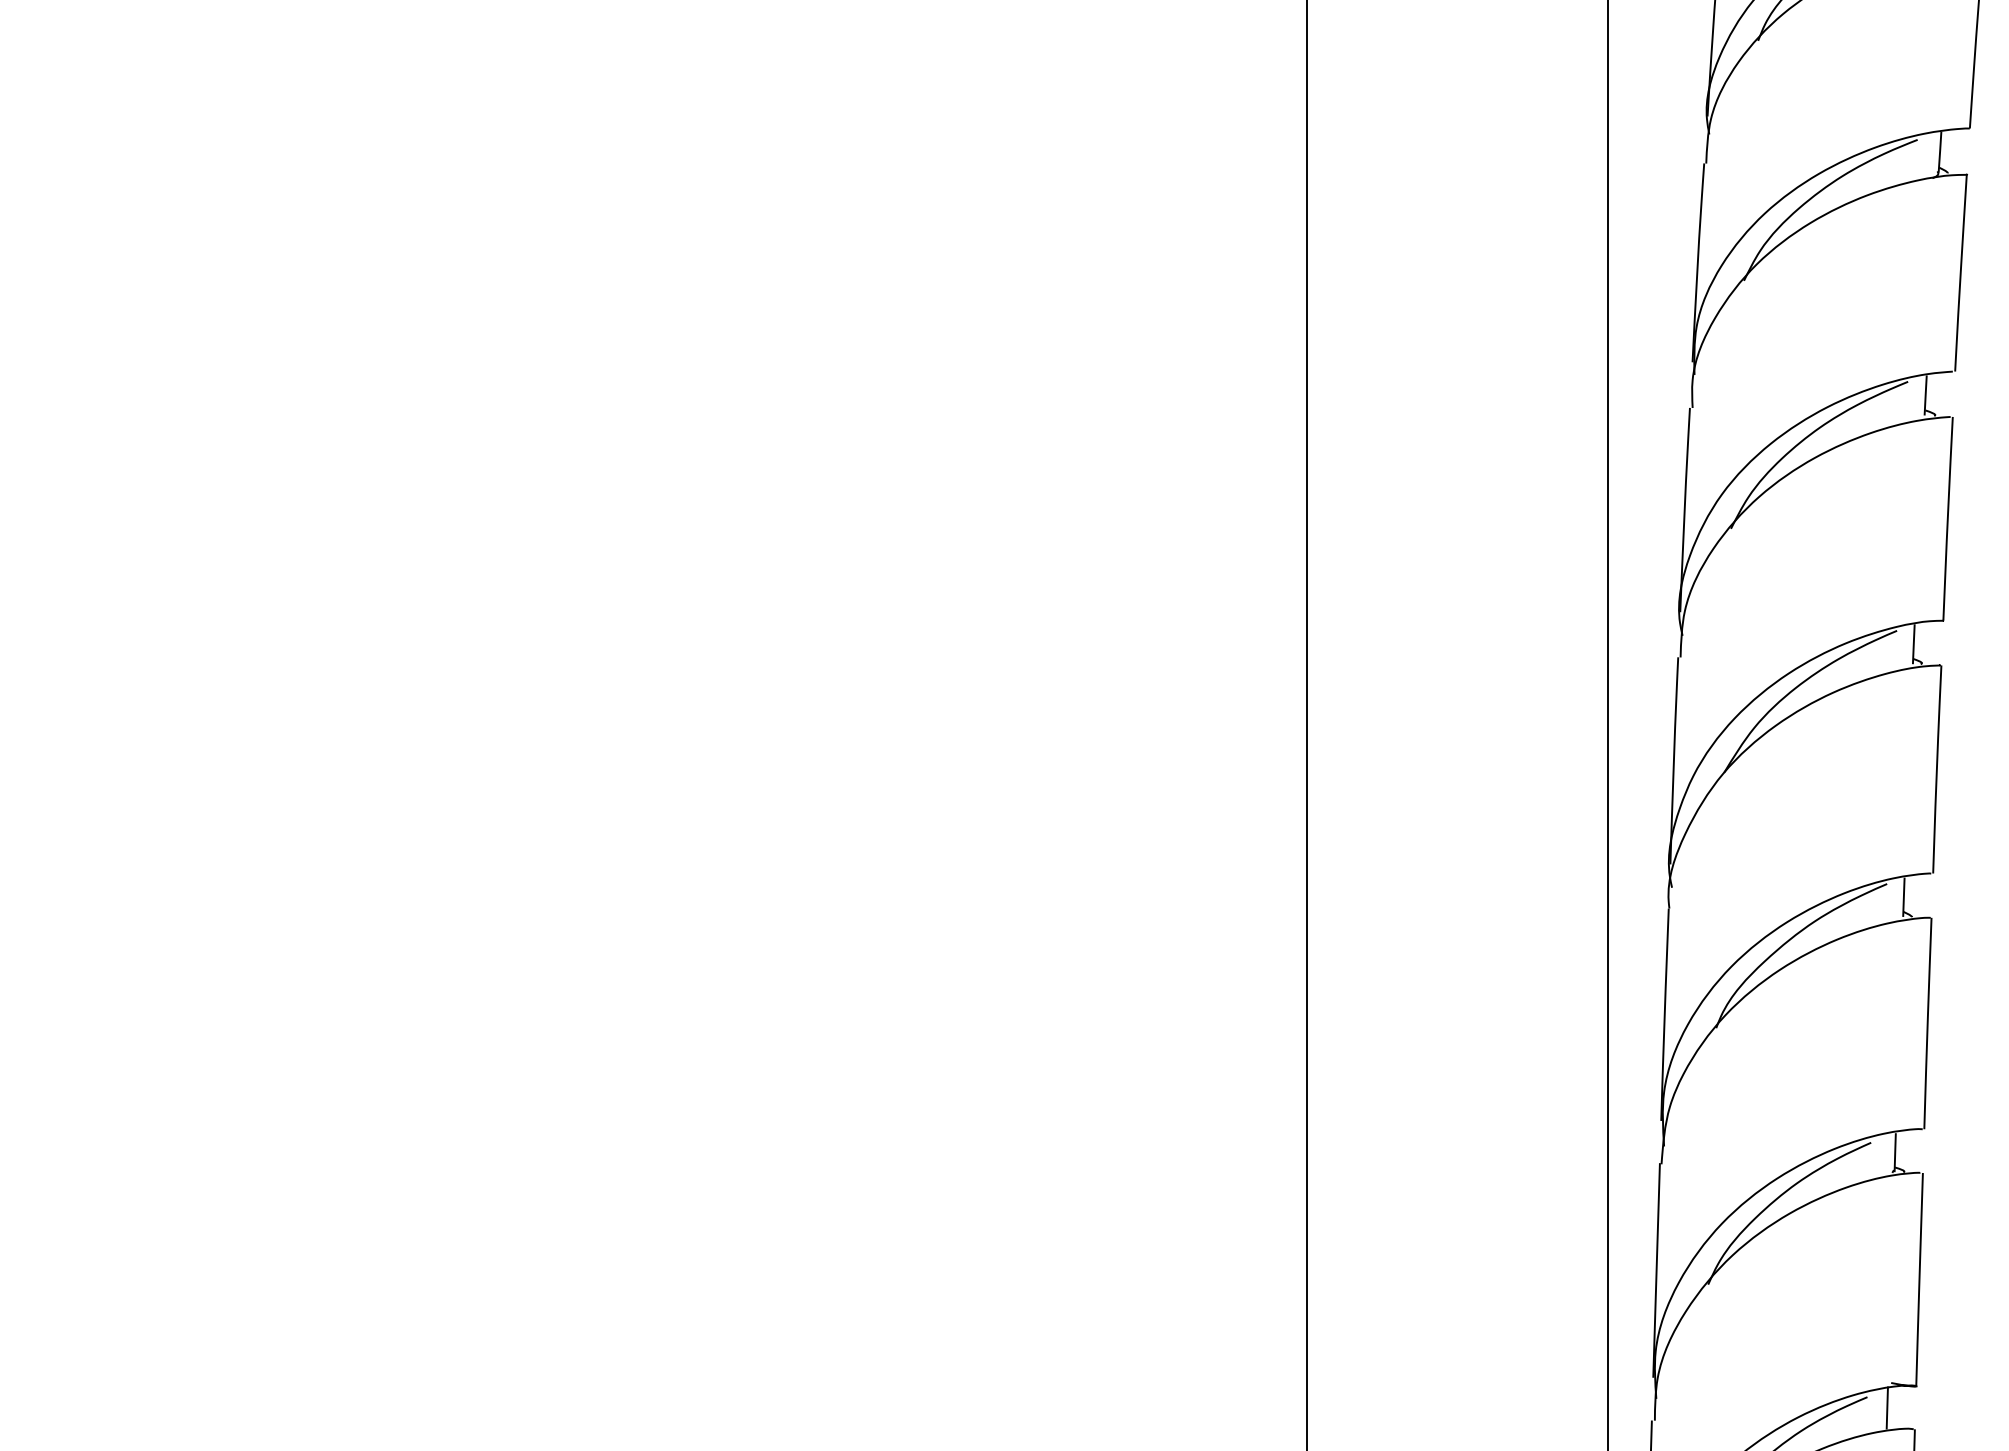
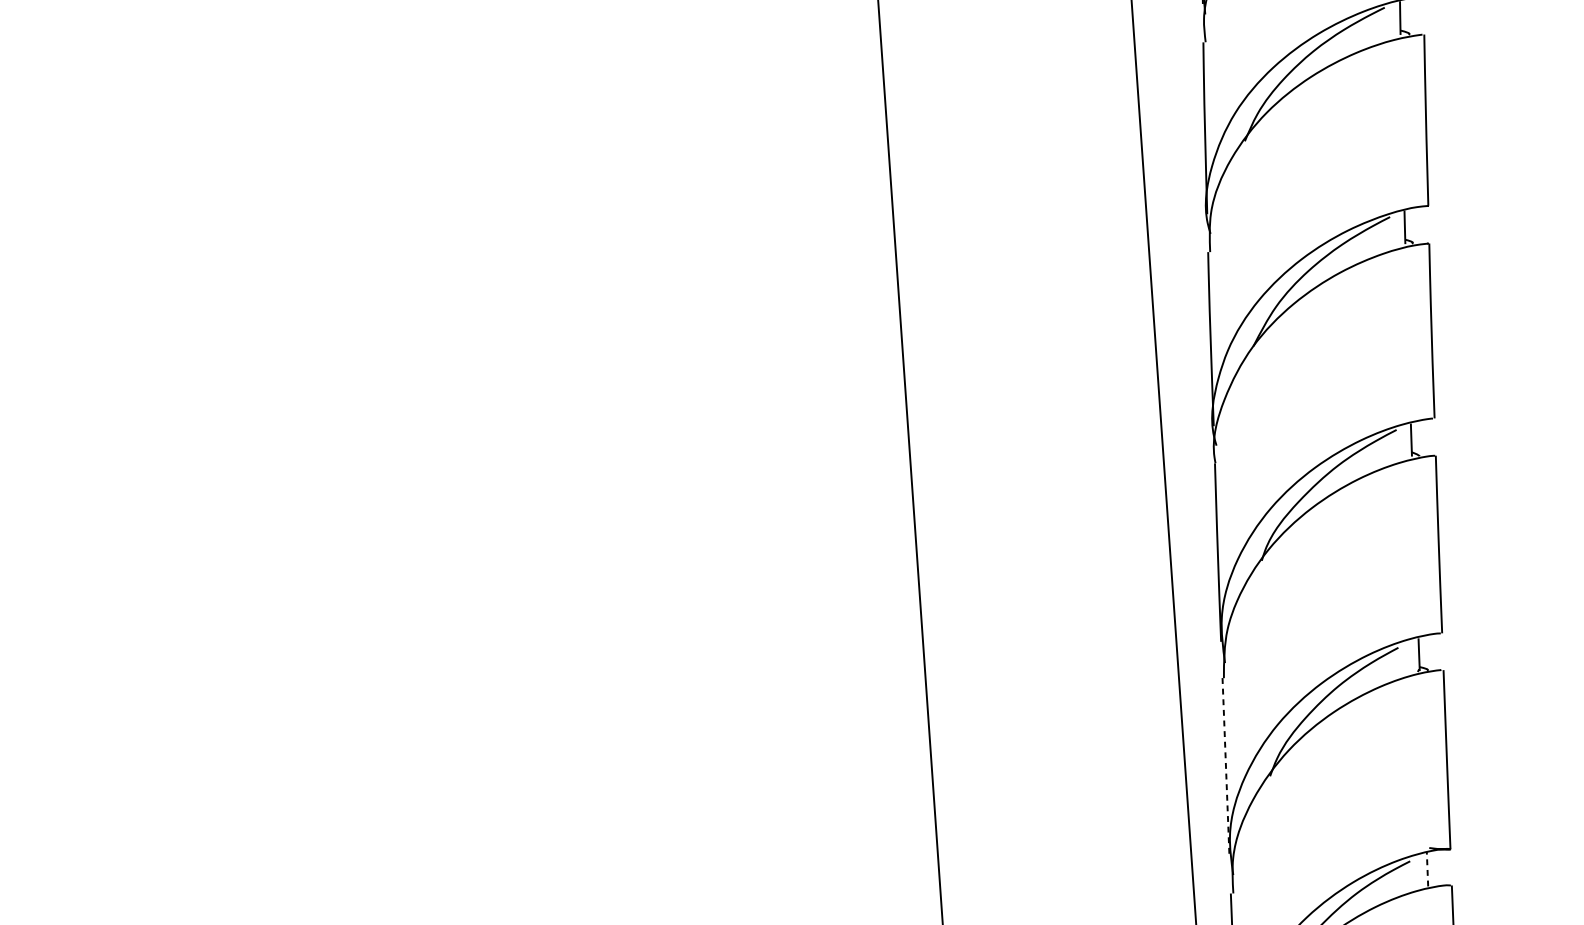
line: (1656, 1270) -> (1225, 767), solid -> dashed
line: (1887, 1408) -> (1427, 869), solid -> dashed

